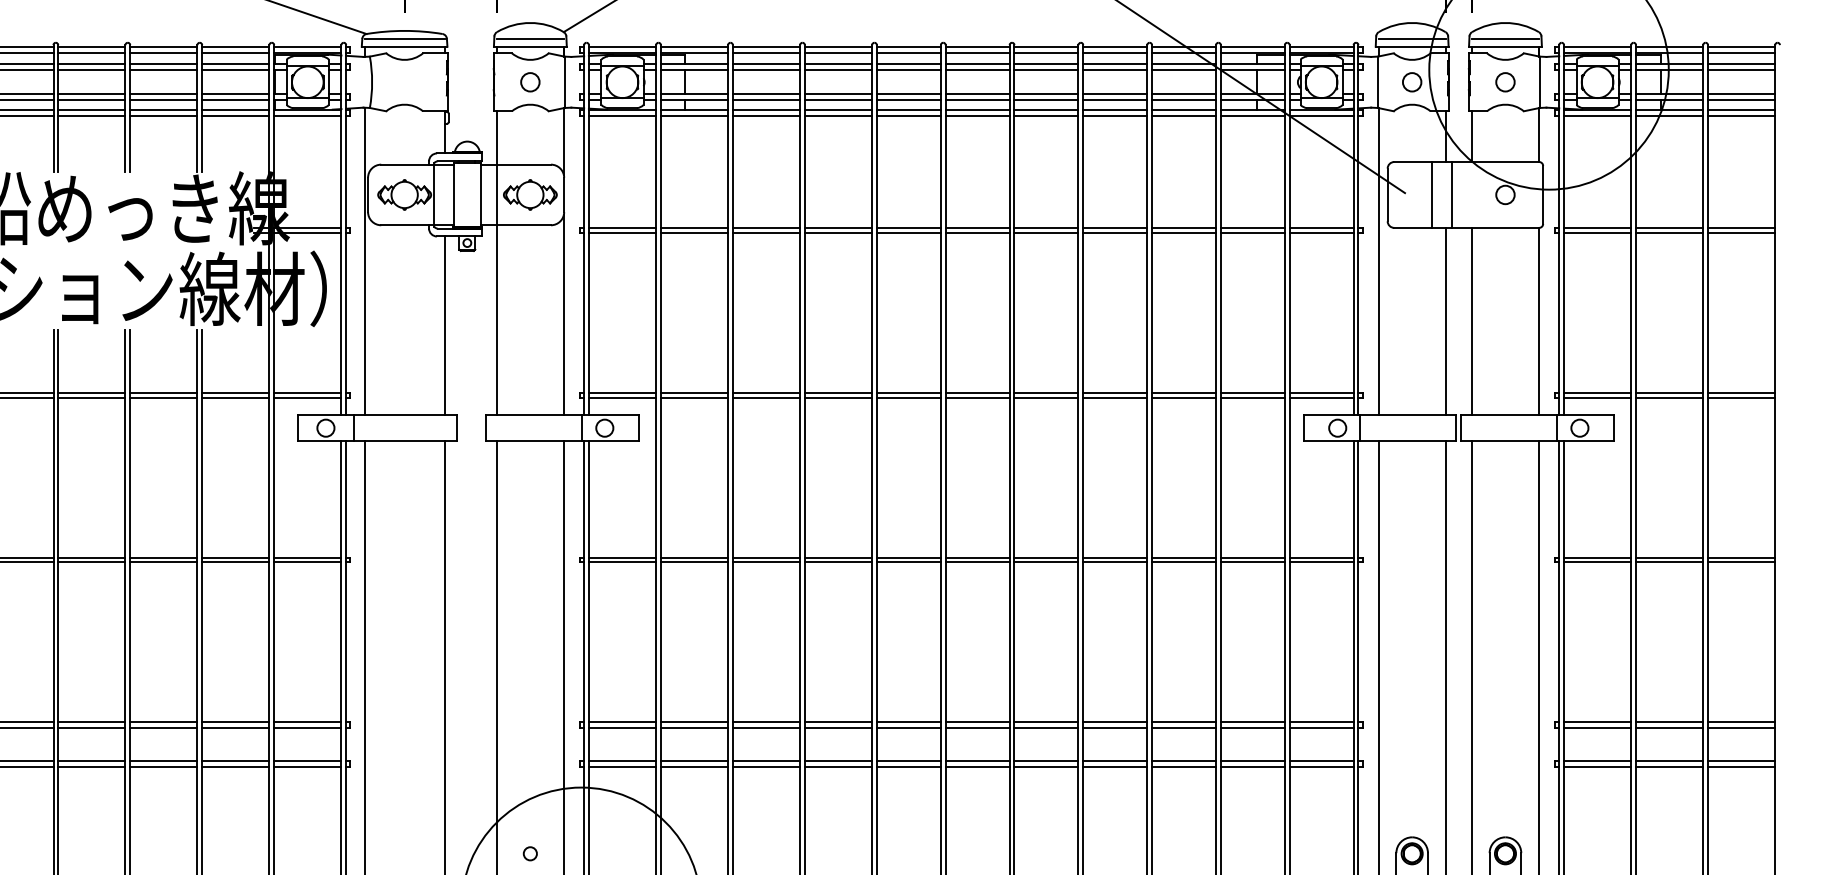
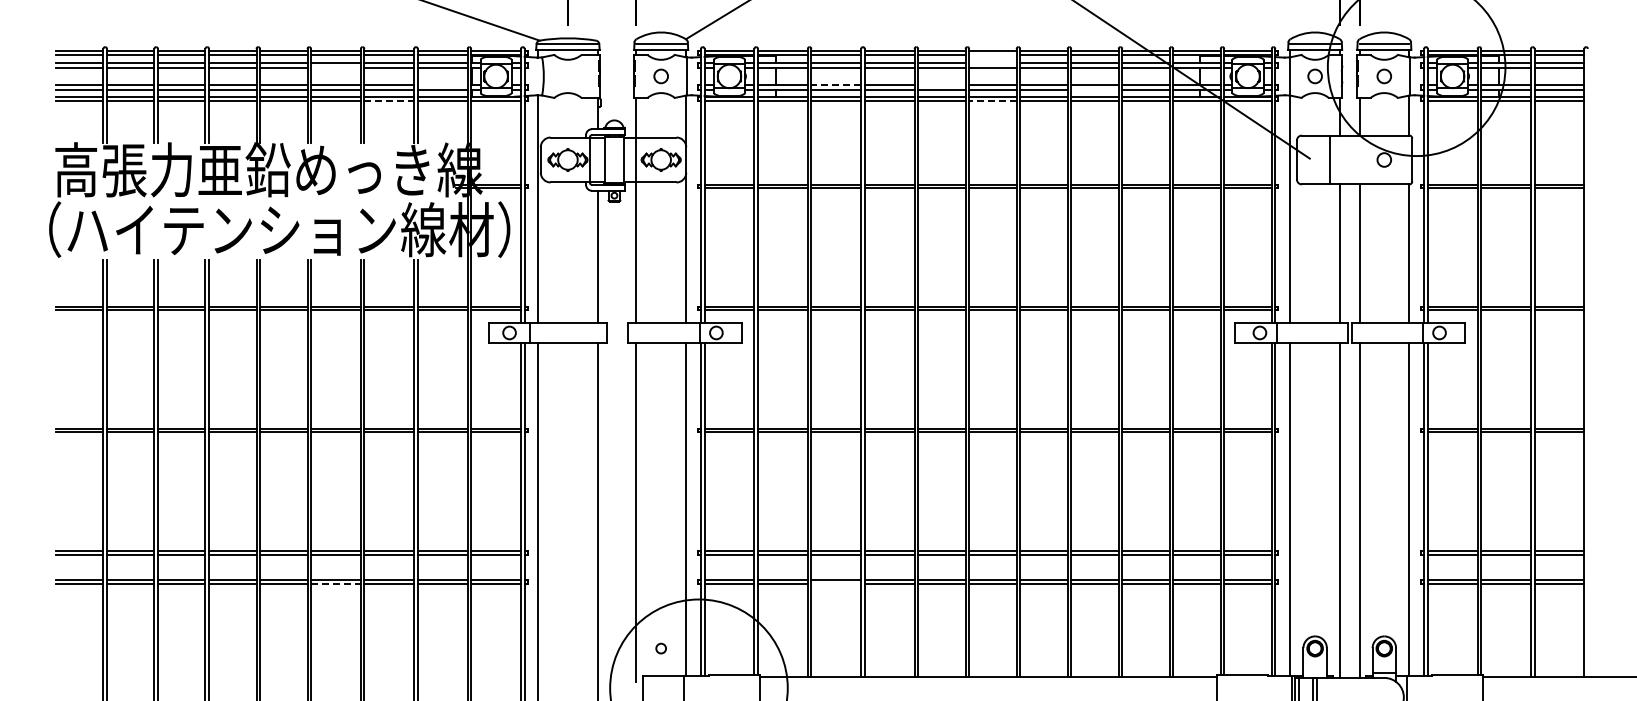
line: (977, 54) -> (992, 55), removed
line: (977, 64) -> (992, 63), removed
line: (91, 70) -> (335, 67), removed
line: (235, 94) -> (442, 85), removed
line: (766, 94) -> (836, 85), solid -> dashed
line: (908, 94) -> (941, 85), removed
line: (1114, 99) -> (1094, 89), removed
line: (164, 116) -> (389, 101), solid -> dashed
line: (977, 116) -> (992, 101), solid -> dashed
line: (1451, 194) -> (1344, 159), removed
line: (91, 767) -> (335, 584), solid -> dashed
line: (766, 767) -> (836, 584), removed

